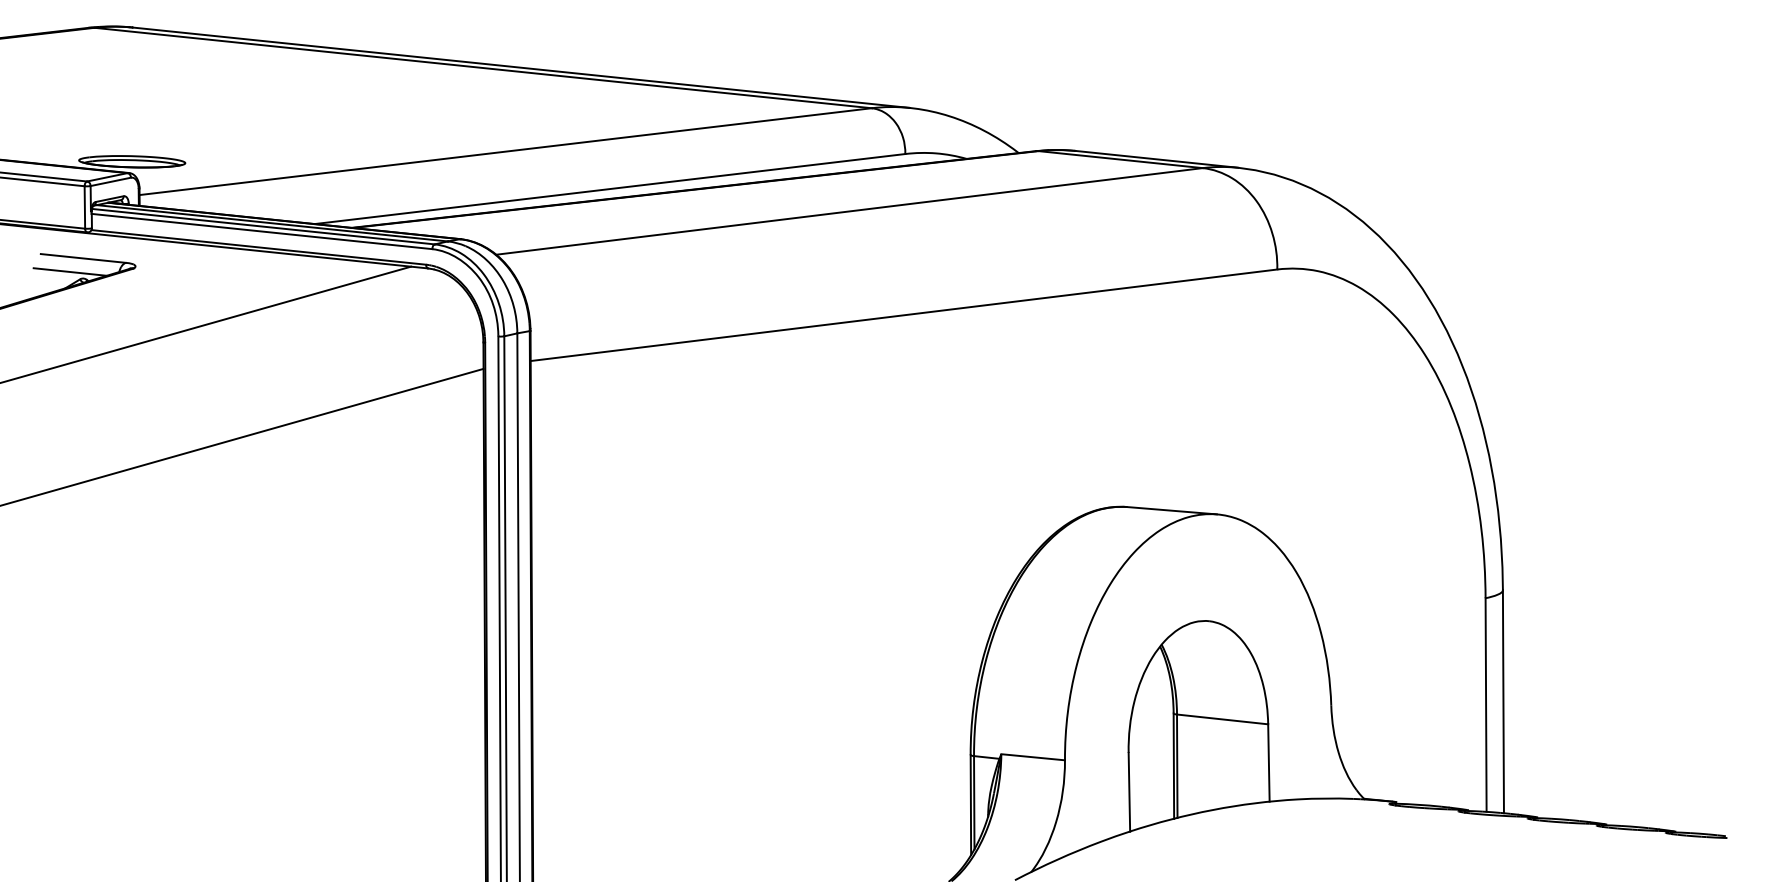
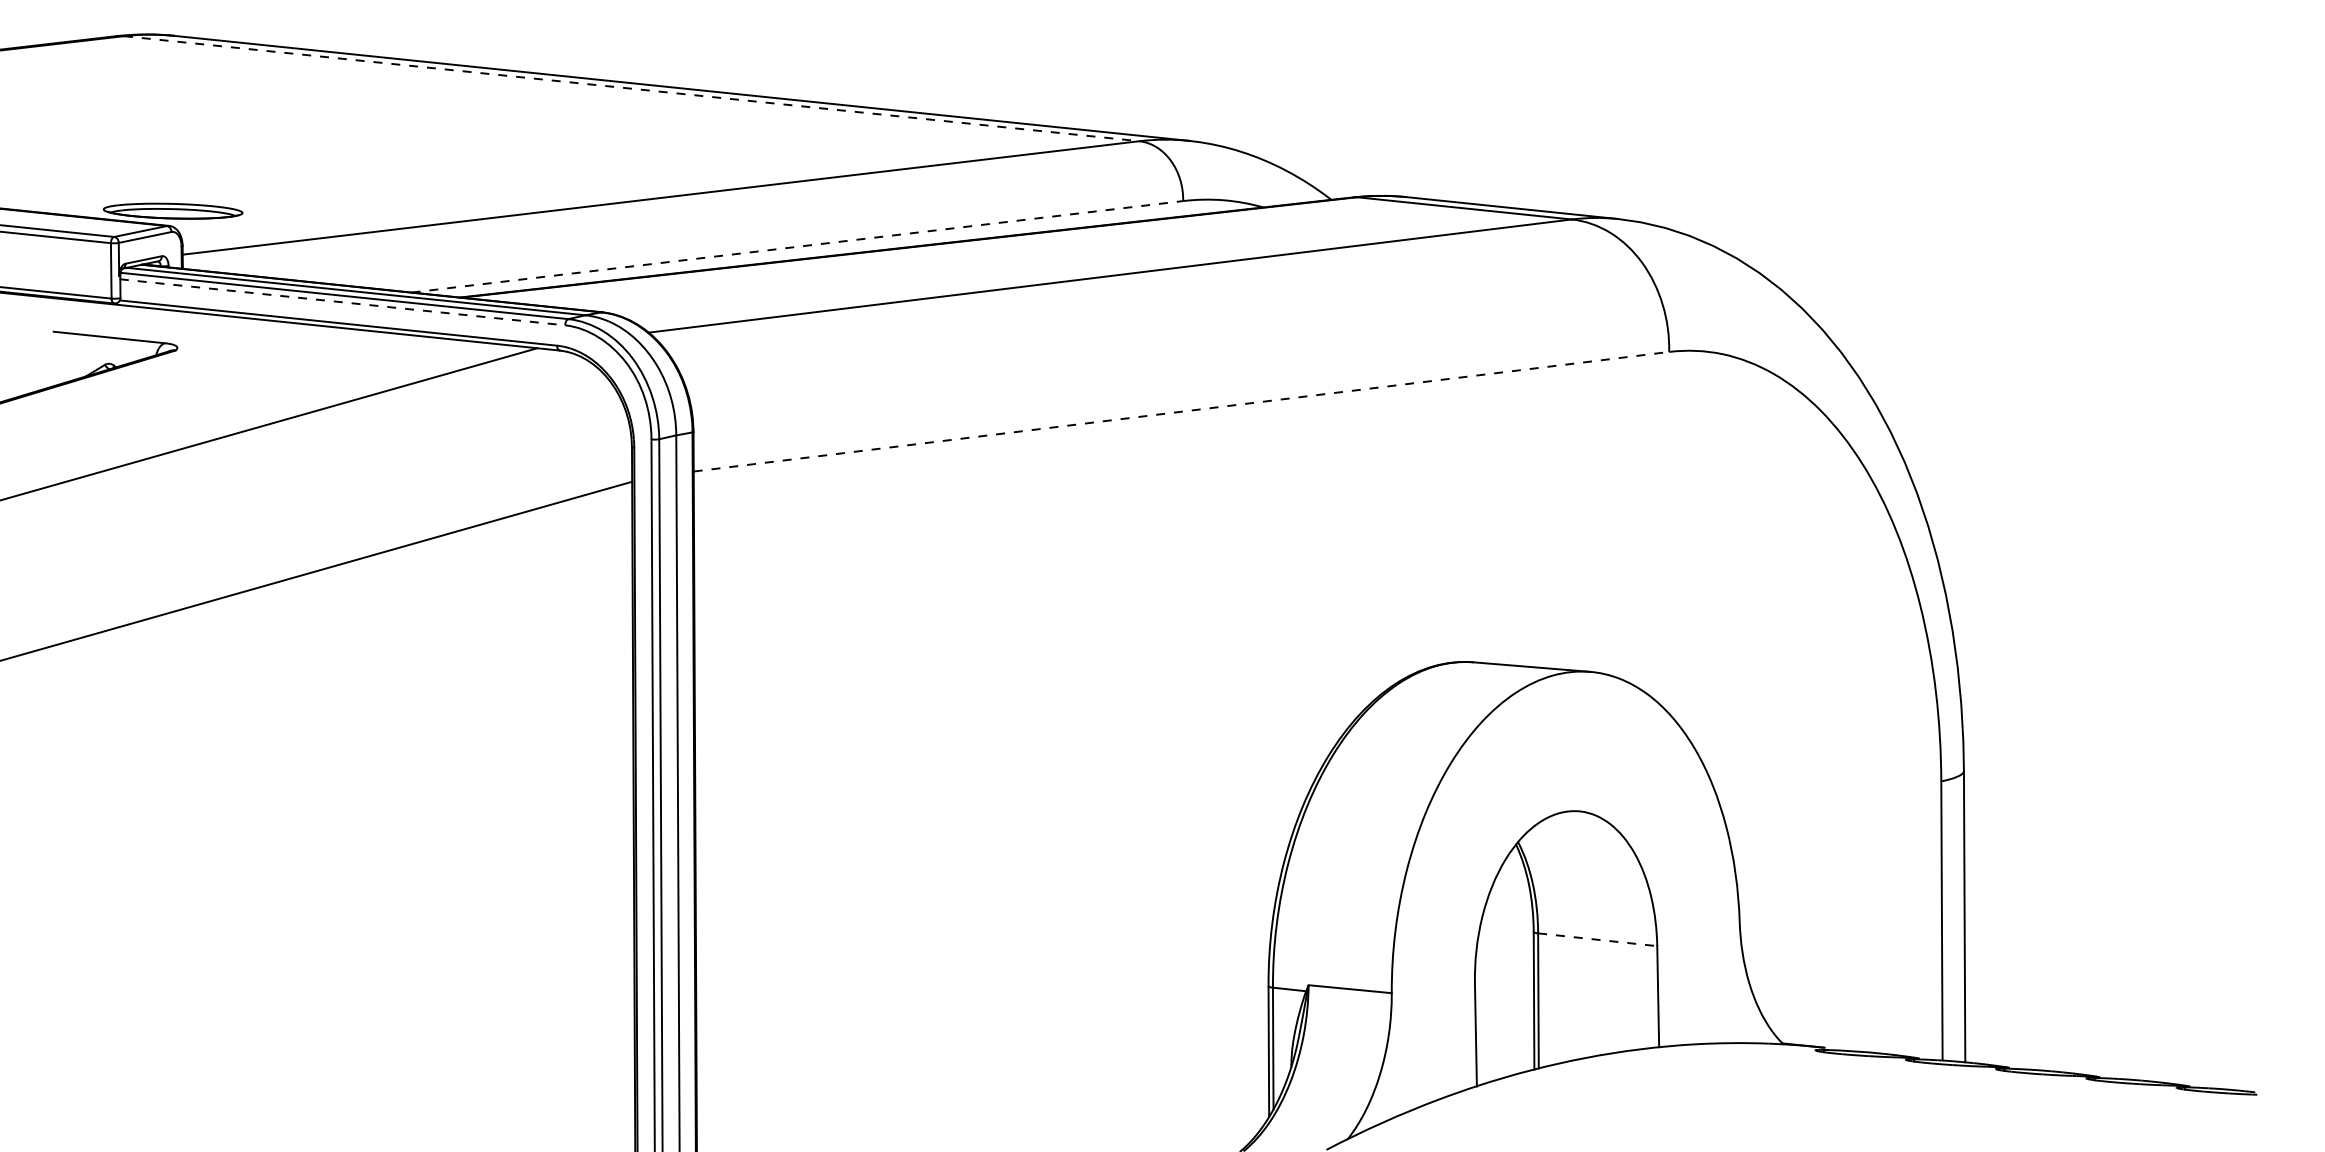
line: (483, 67) -> (632, 88), solid -> dashed
line: (610, 188) -> (797, 246), solid -> dashed
line: (261, 231) -> (342, 302), solid -> dashed
line: (69, 272) -> (91, 355), removed
line: (904, 315) -> (1181, 411), solid -> dashed
line: (1222, 719) -> (1597, 939), solid -> dashed

